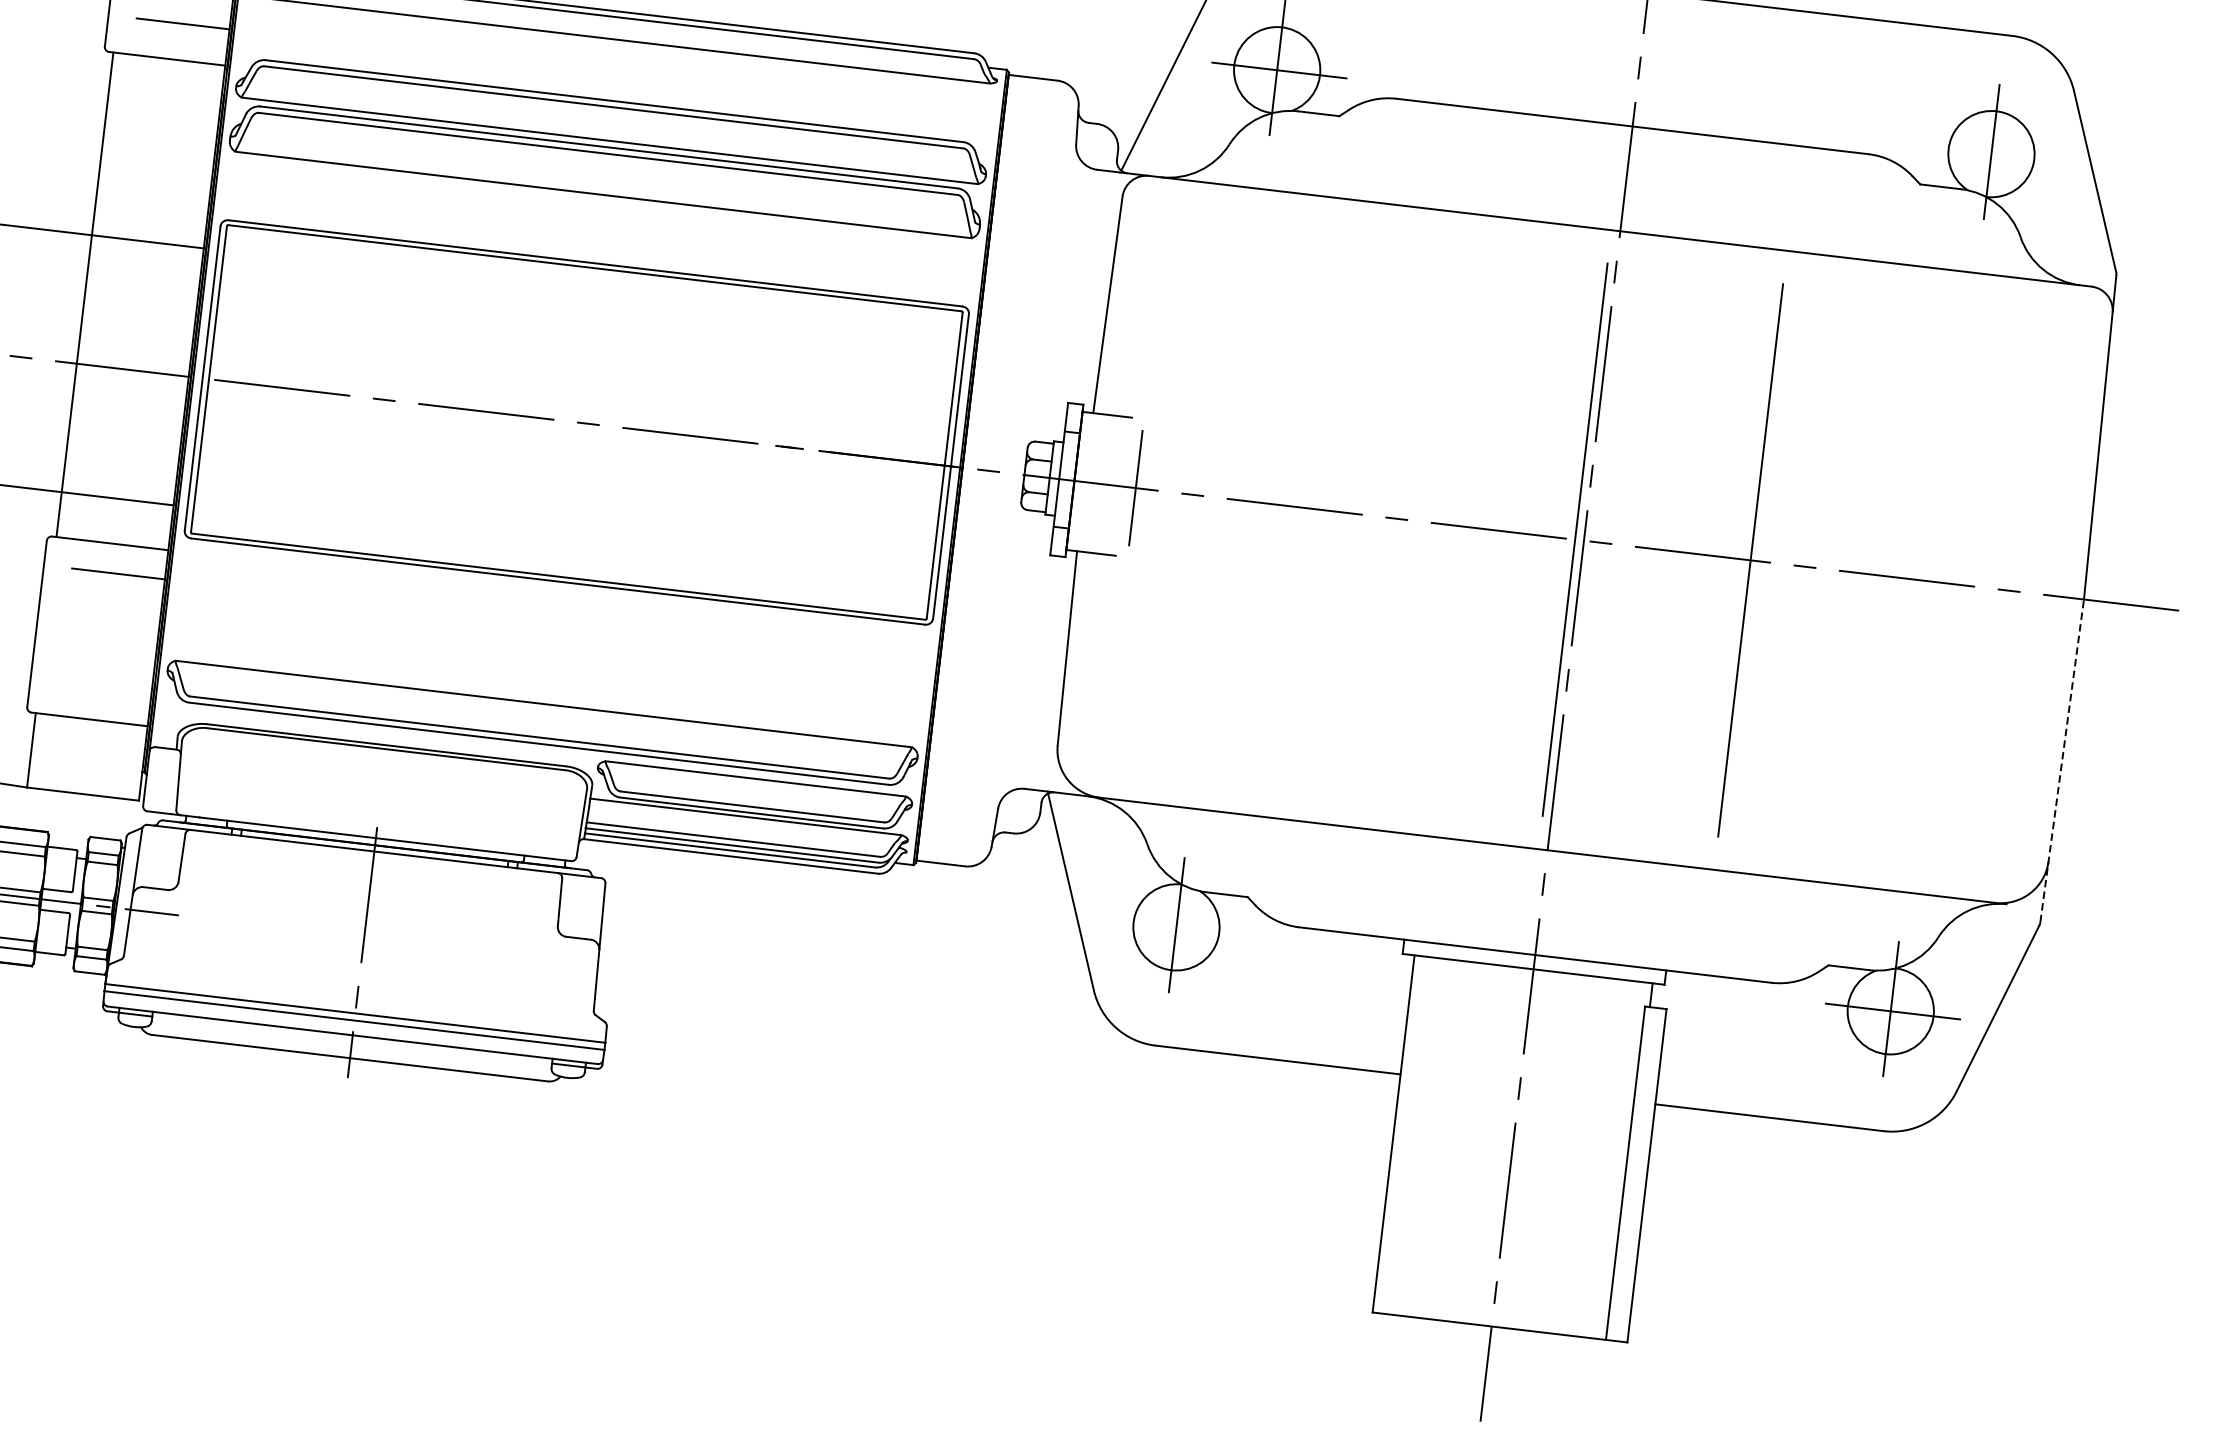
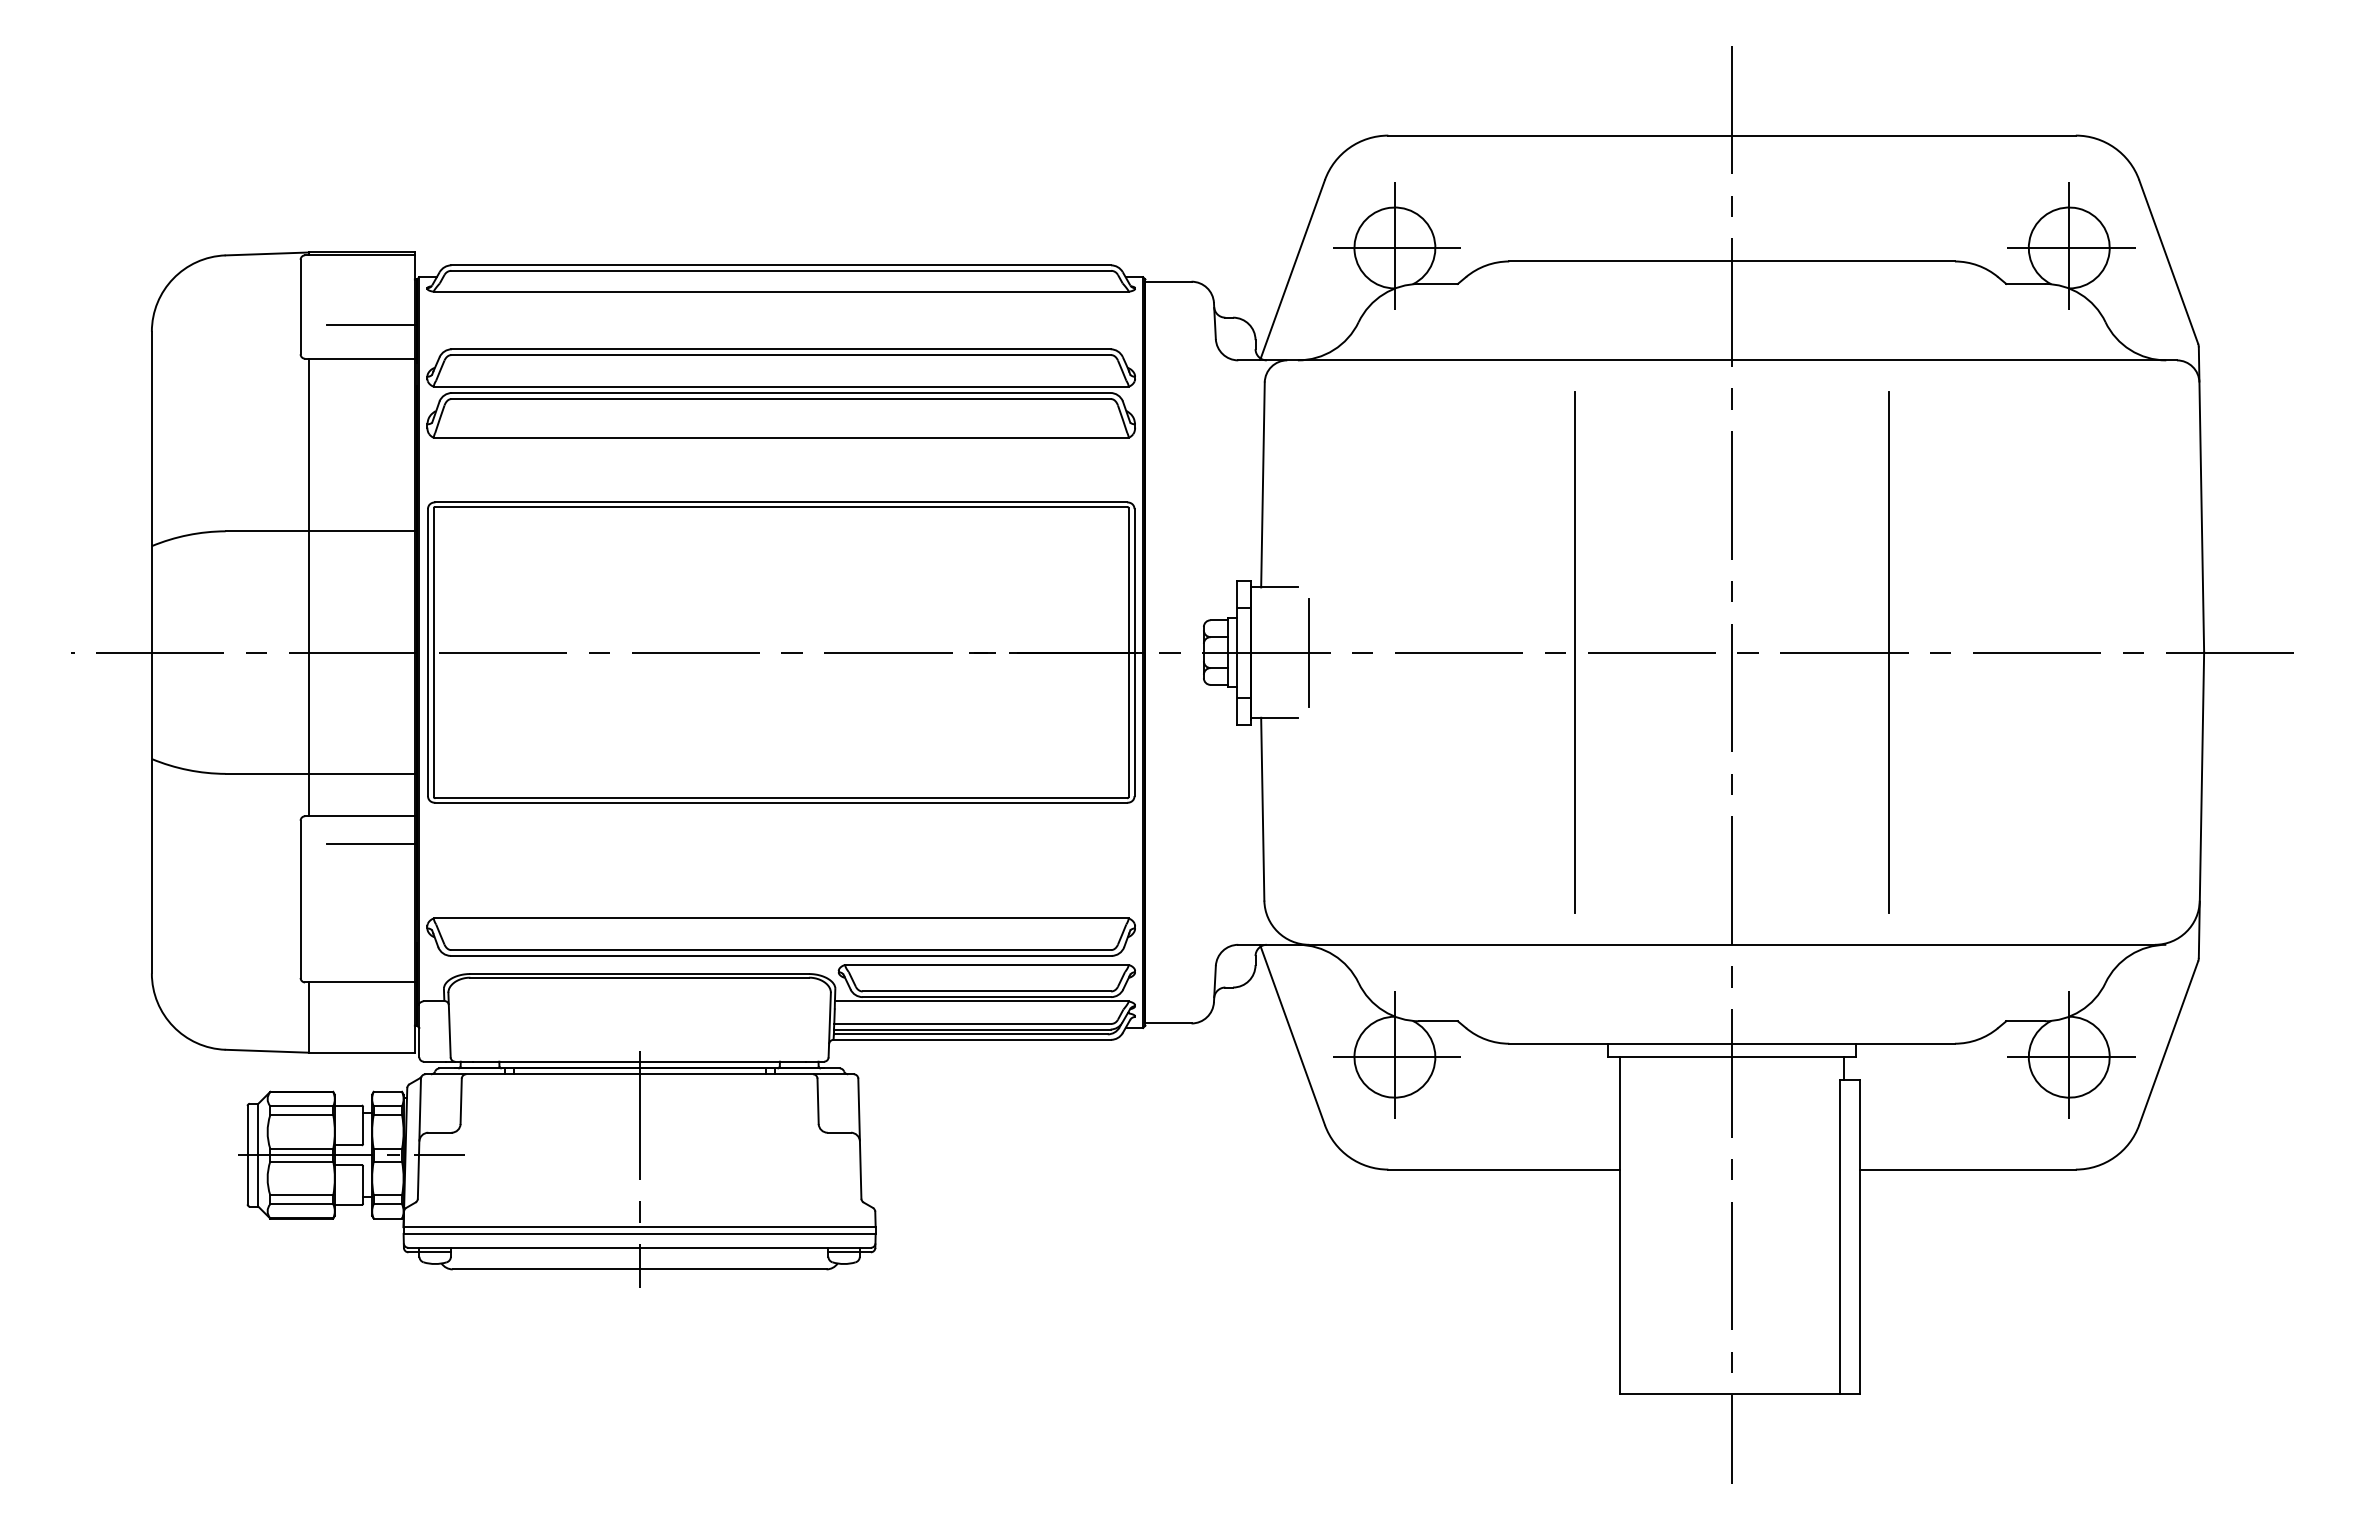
line: (1990, 153) -> (2068, 247), added
line: (1574, 539) -> (1574, 652), moved
line: (2062, 761) -> (2201, 805), dashed -> solid
line: (1176, 927) -> (1394, 1057), added

